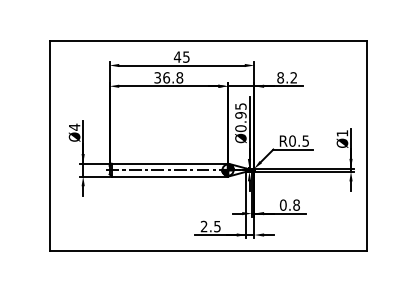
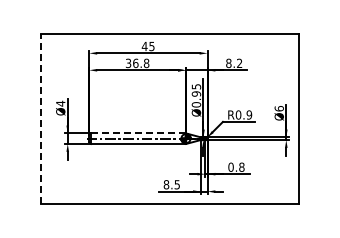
text: (341, 133) -> (278, 108), Ø1 -> Ø6
text: (305, 140) -> (249, 114), R0.5 -> R0.9
line: (49, 145) -> (40, 118), solid -> dashed
line: (169, 163) -> (138, 133), solid -> dashed
text: (204, 226) -> (166, 184), 2.5 -> 8.5

